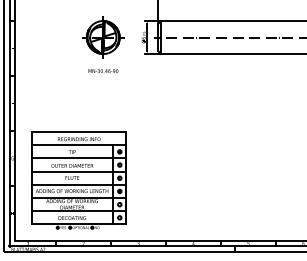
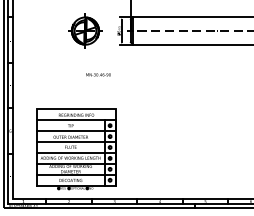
text: (103, 70) -> (98, 74), moved
part: (79, 180) -> (76, 149), moved

